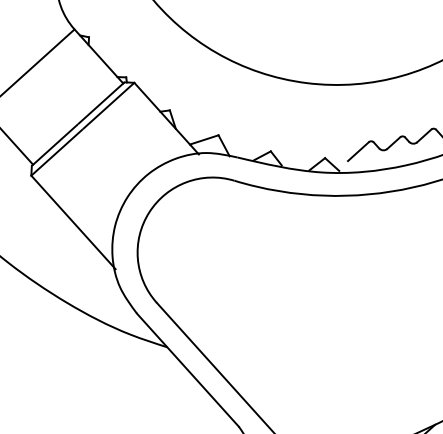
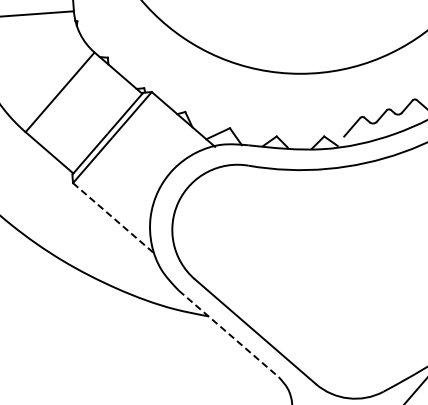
line: (73, 222) -> (114, 218), solid -> dashed
line: (188, 370) -> (229, 334), solid -> dashed

